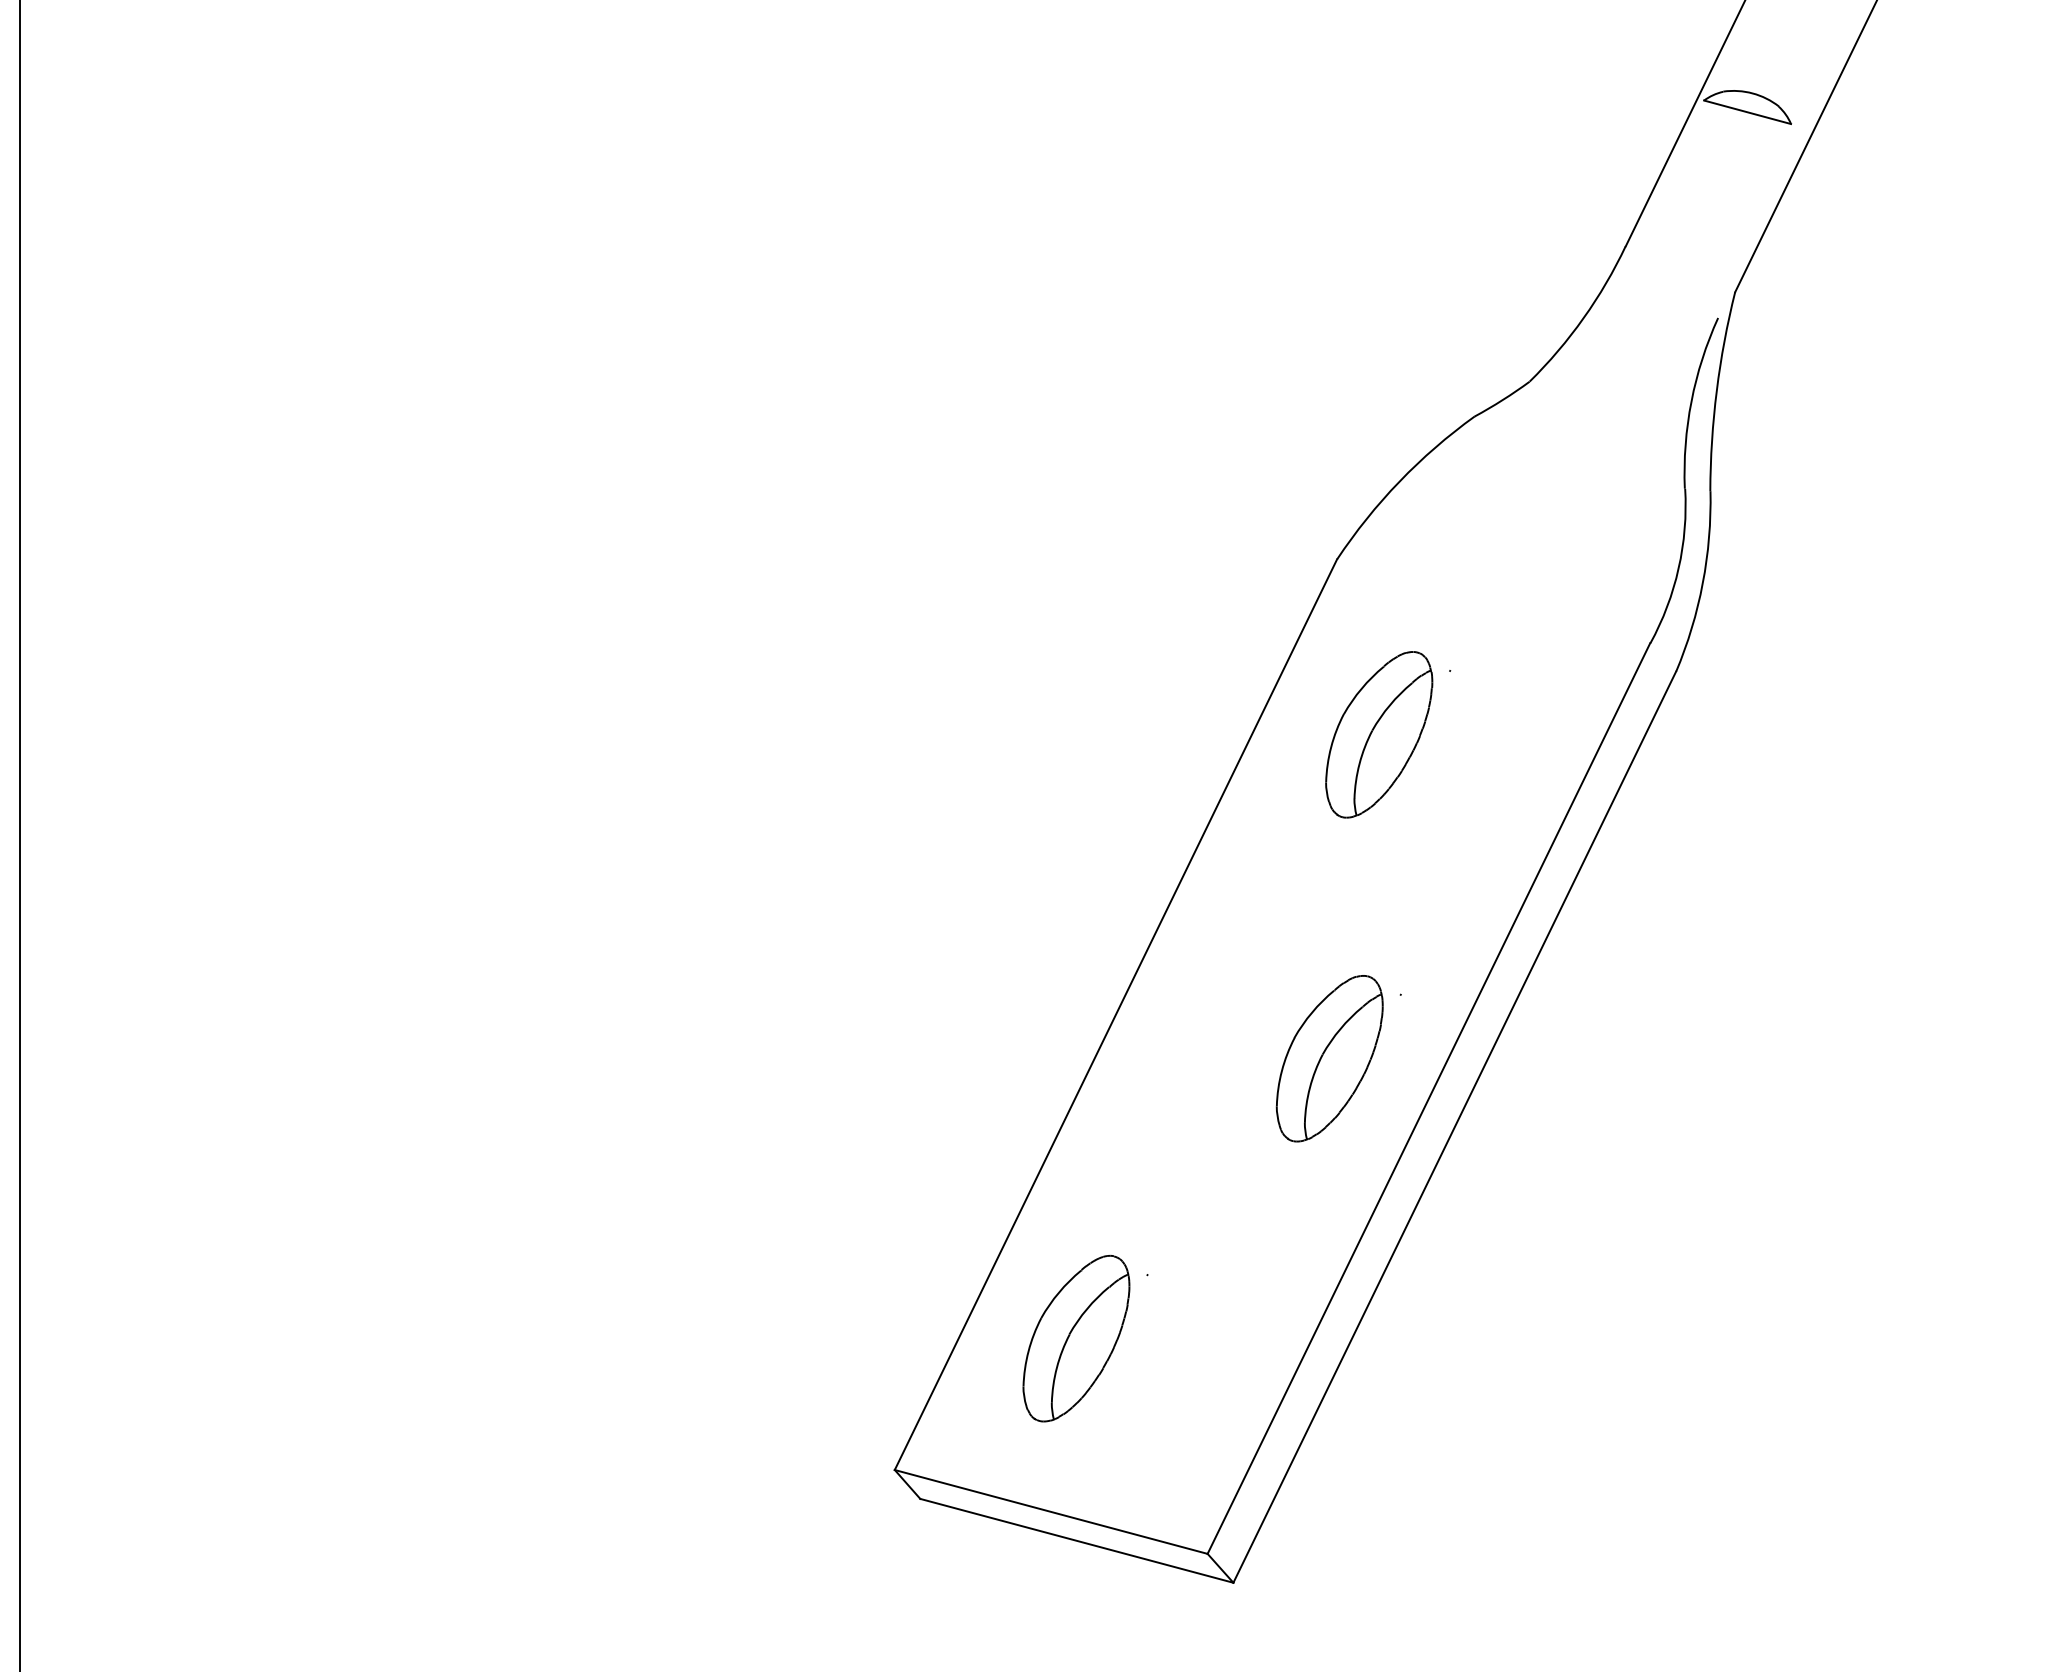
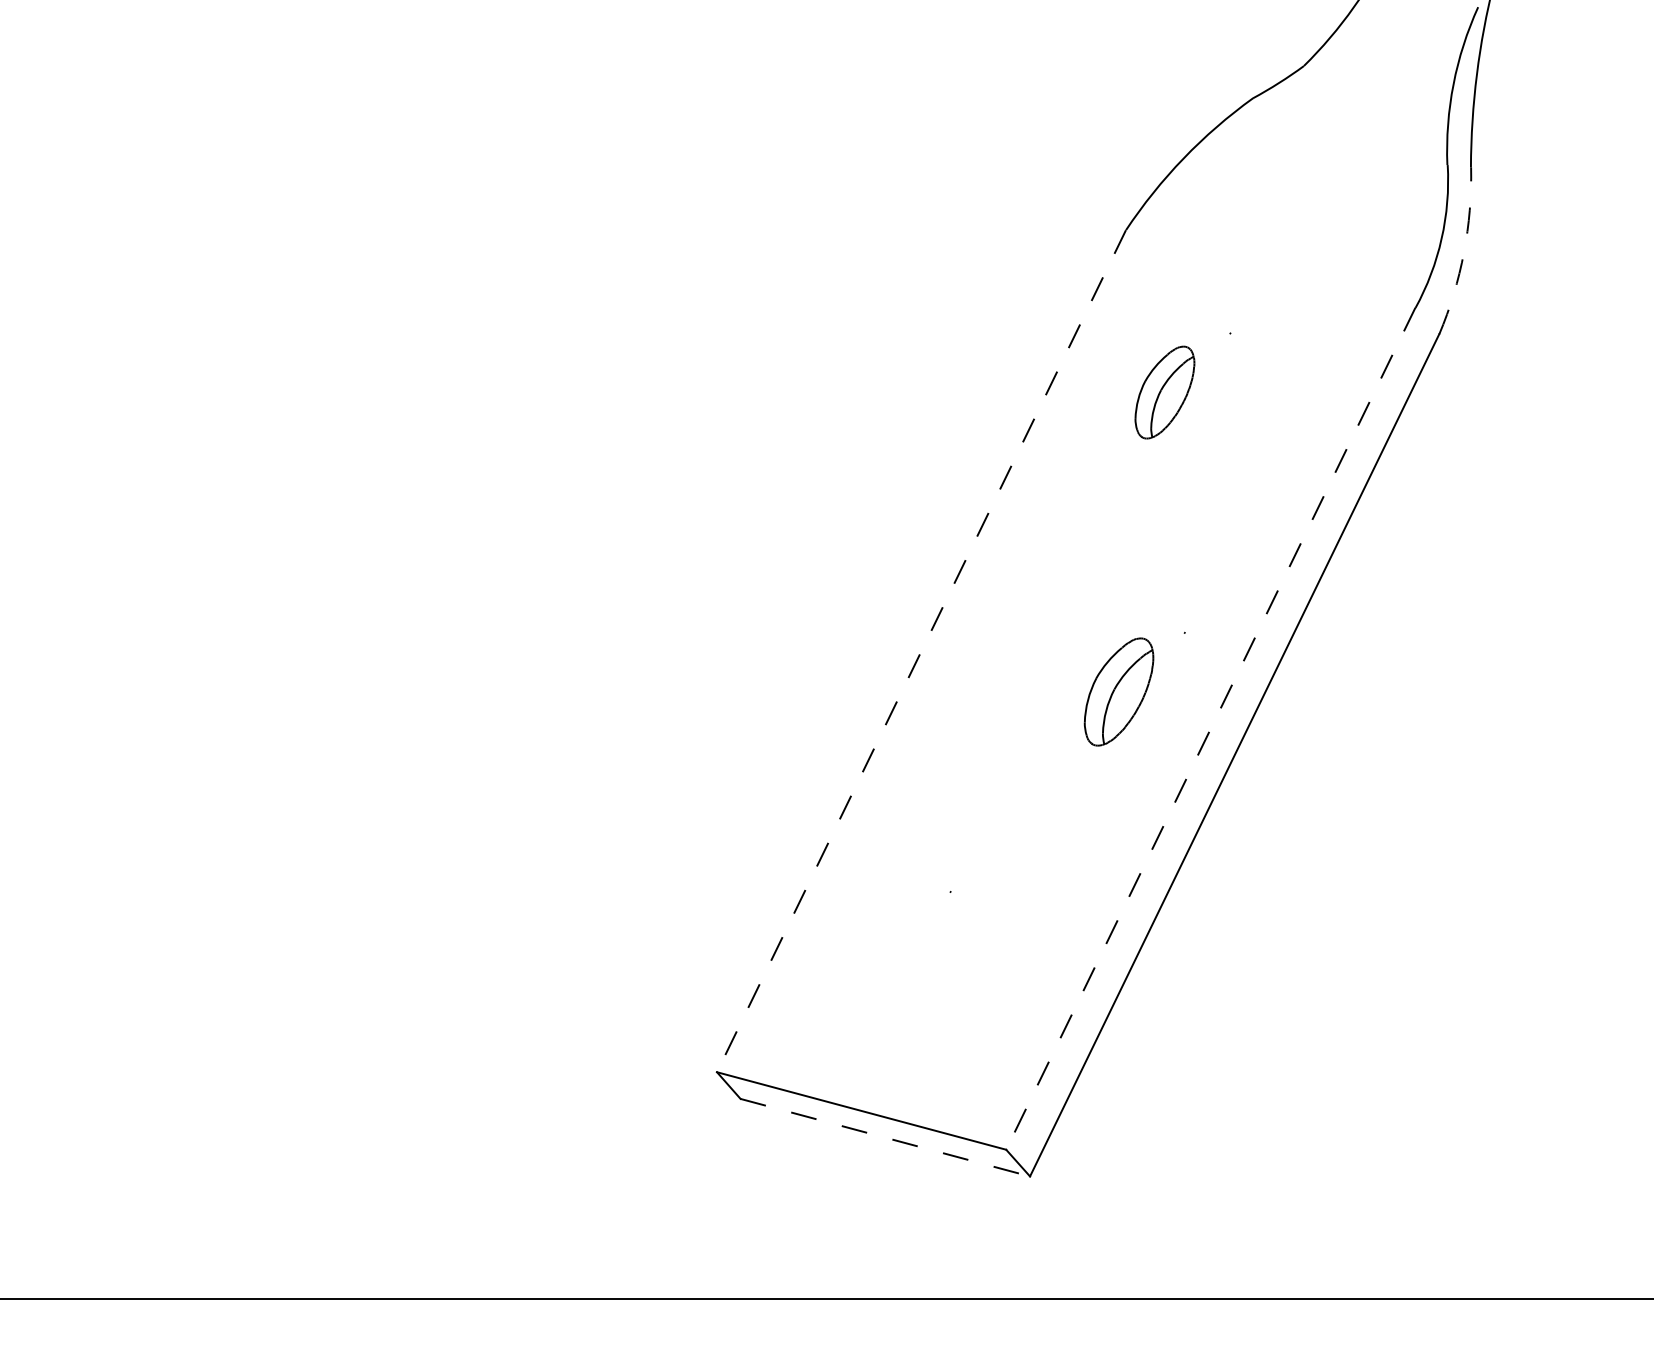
arc: (1702, 583) -> (1463, 252), solid -> dashed
part: (1379, 734) -> (1165, 392), size x0.6
line: (1115, 1015) -> (921, 652), solid -> dashed
part: (1329, 1058) -> (1118, 691), size x0.7
line: (1428, 1098) -> (1210, 728), solid -> dashed
part: (1076, 1338) -> (884, 950), removed
line: (1077, 1540) -> (885, 1137), solid -> dashed

